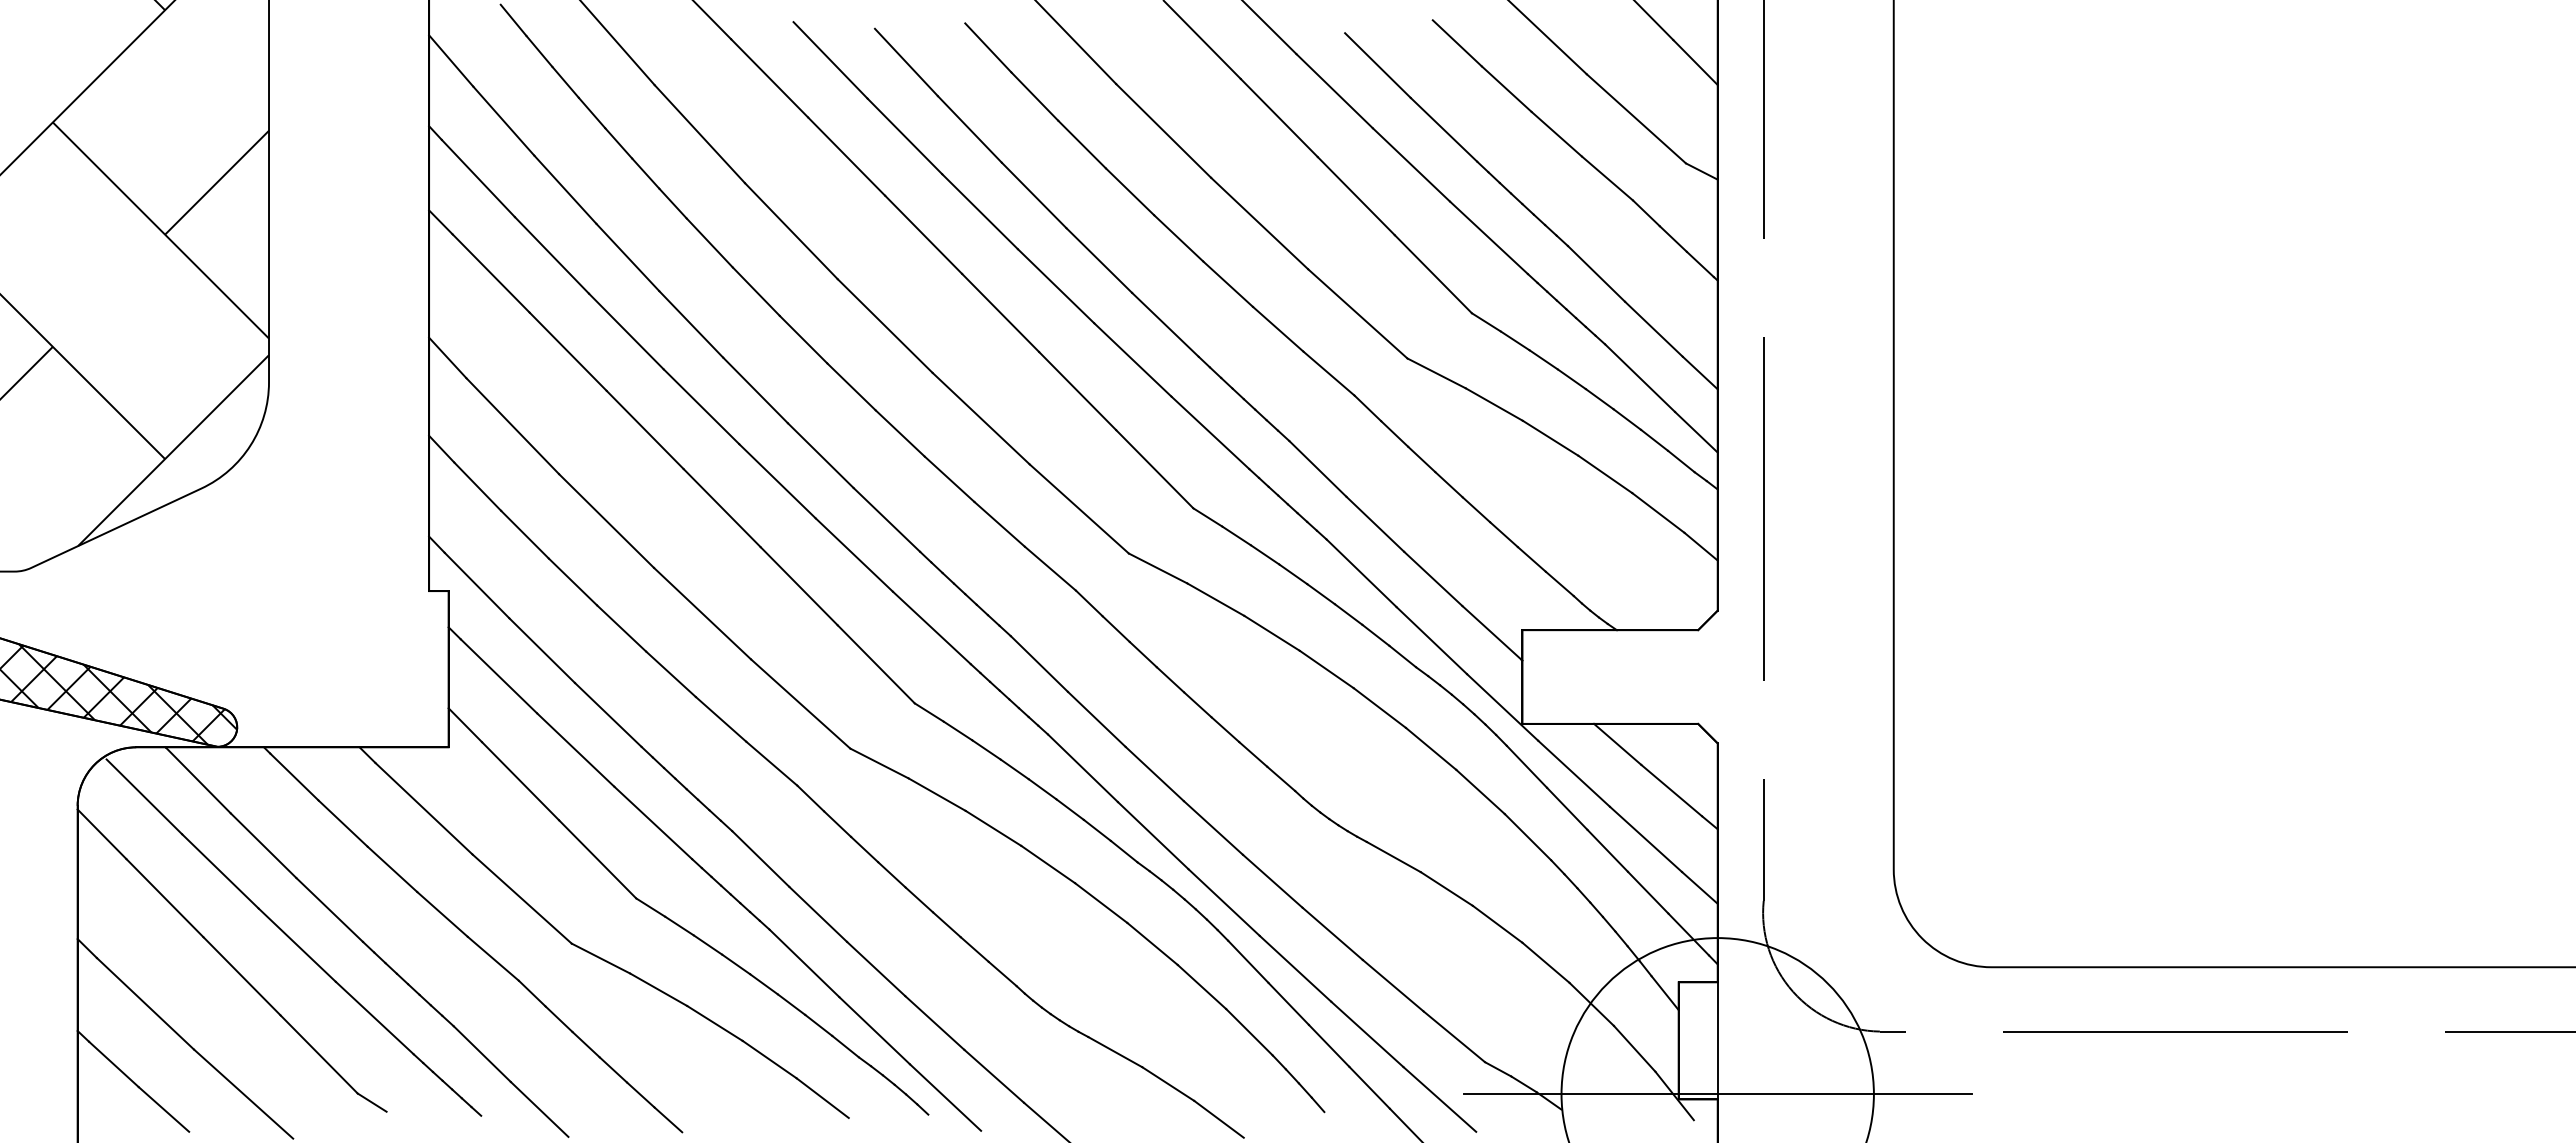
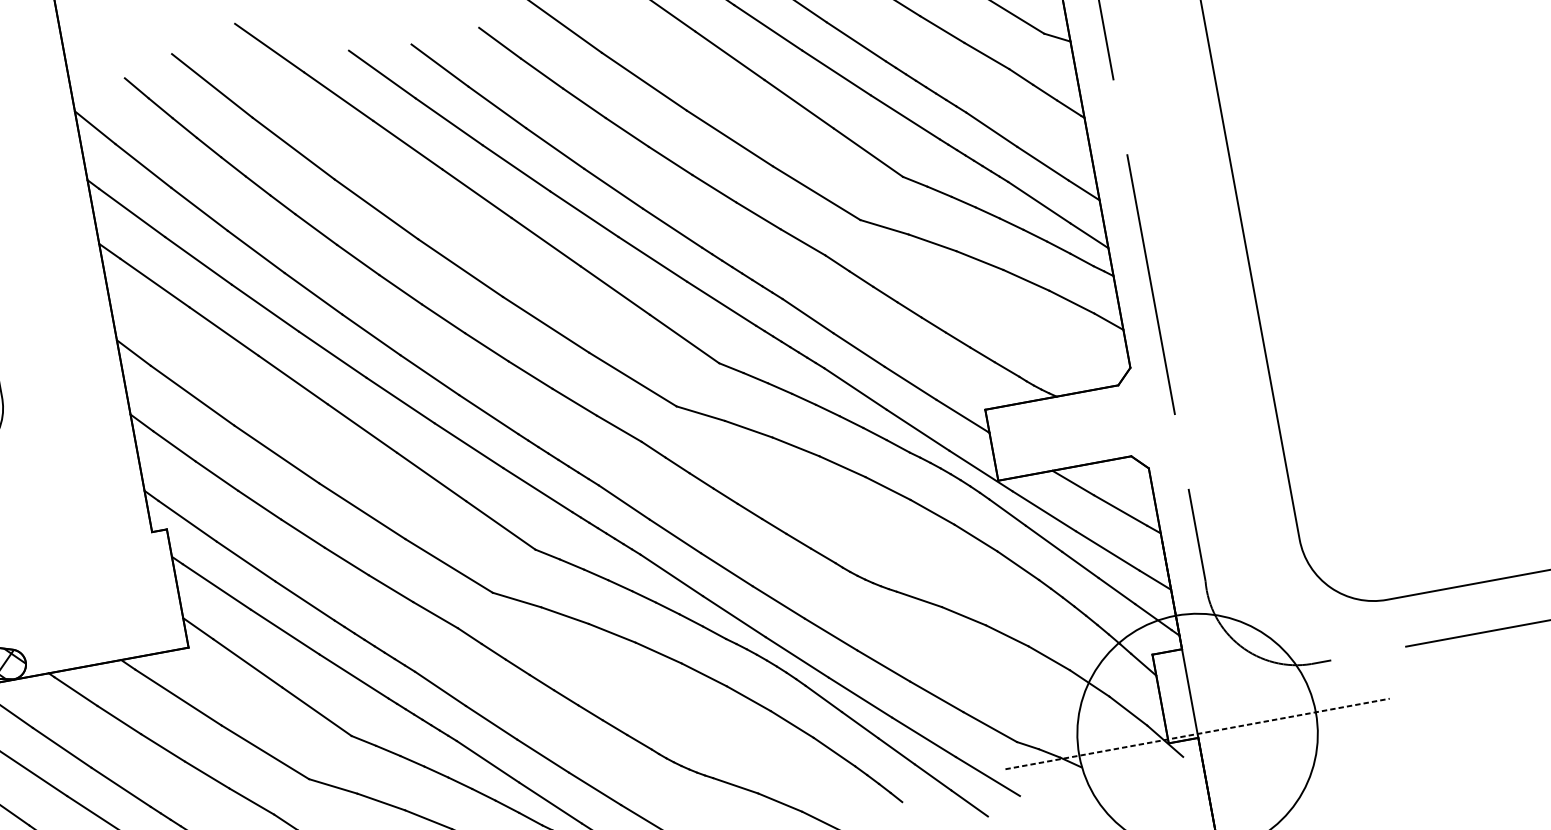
line: (1717, 1094) -> (1197, 734), solid -> dashed

